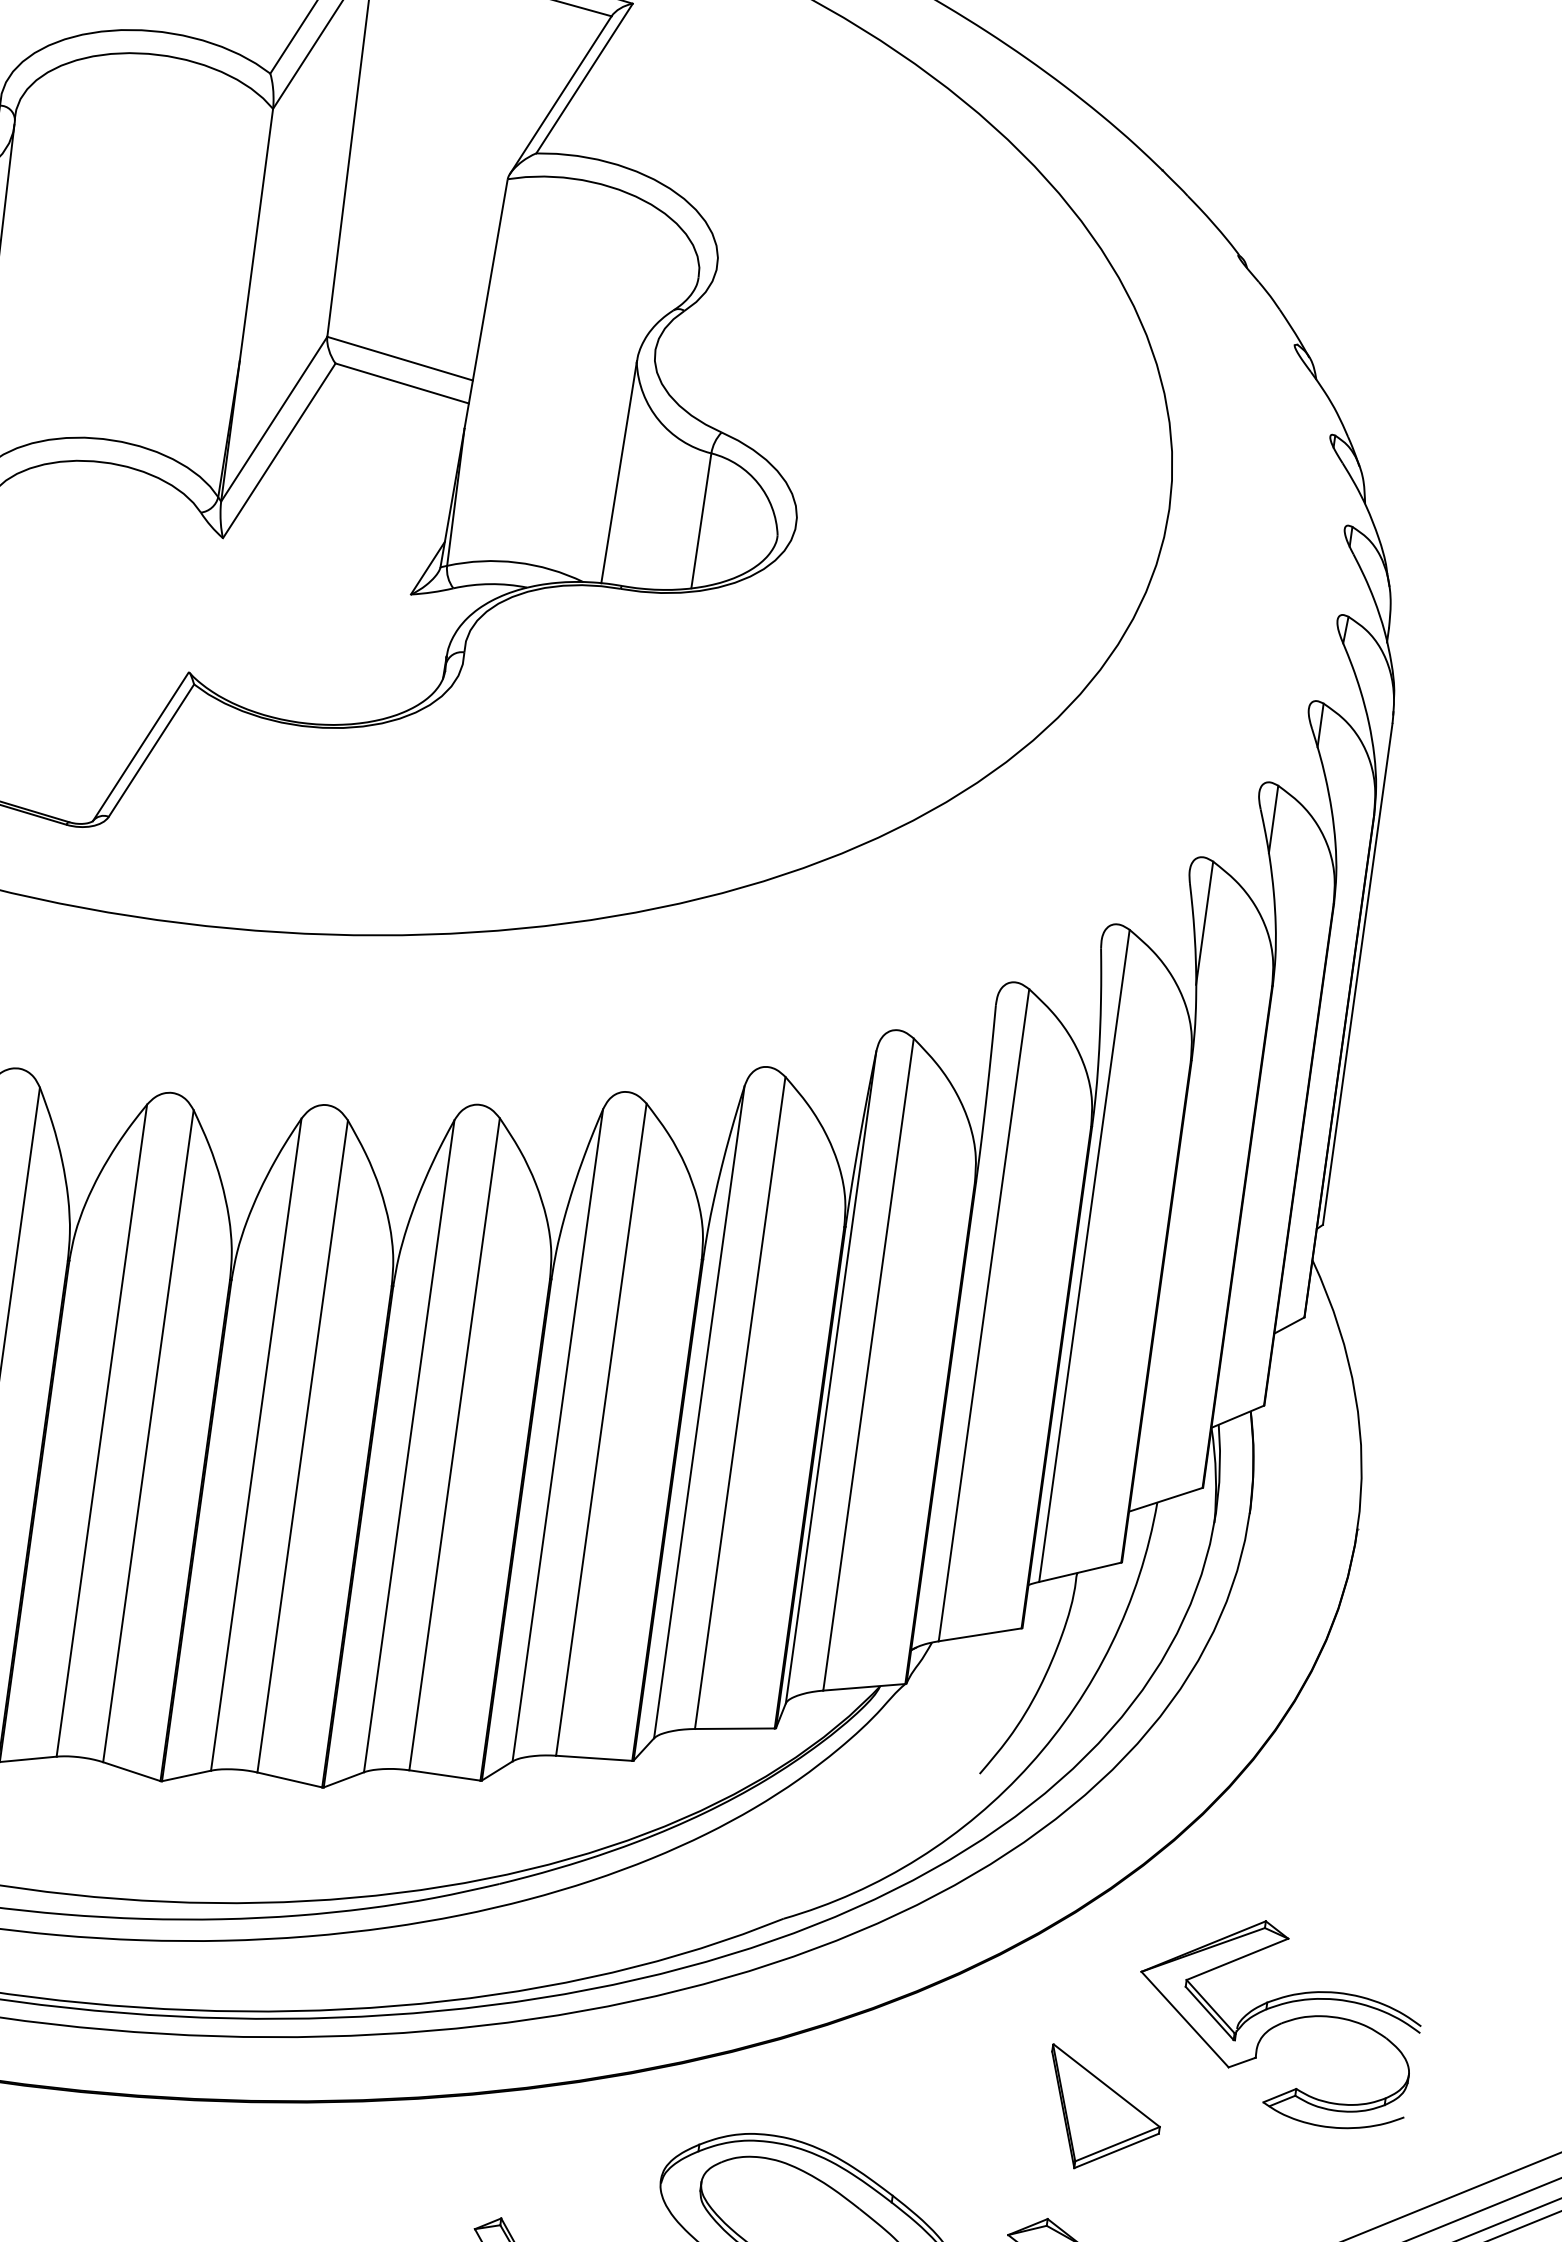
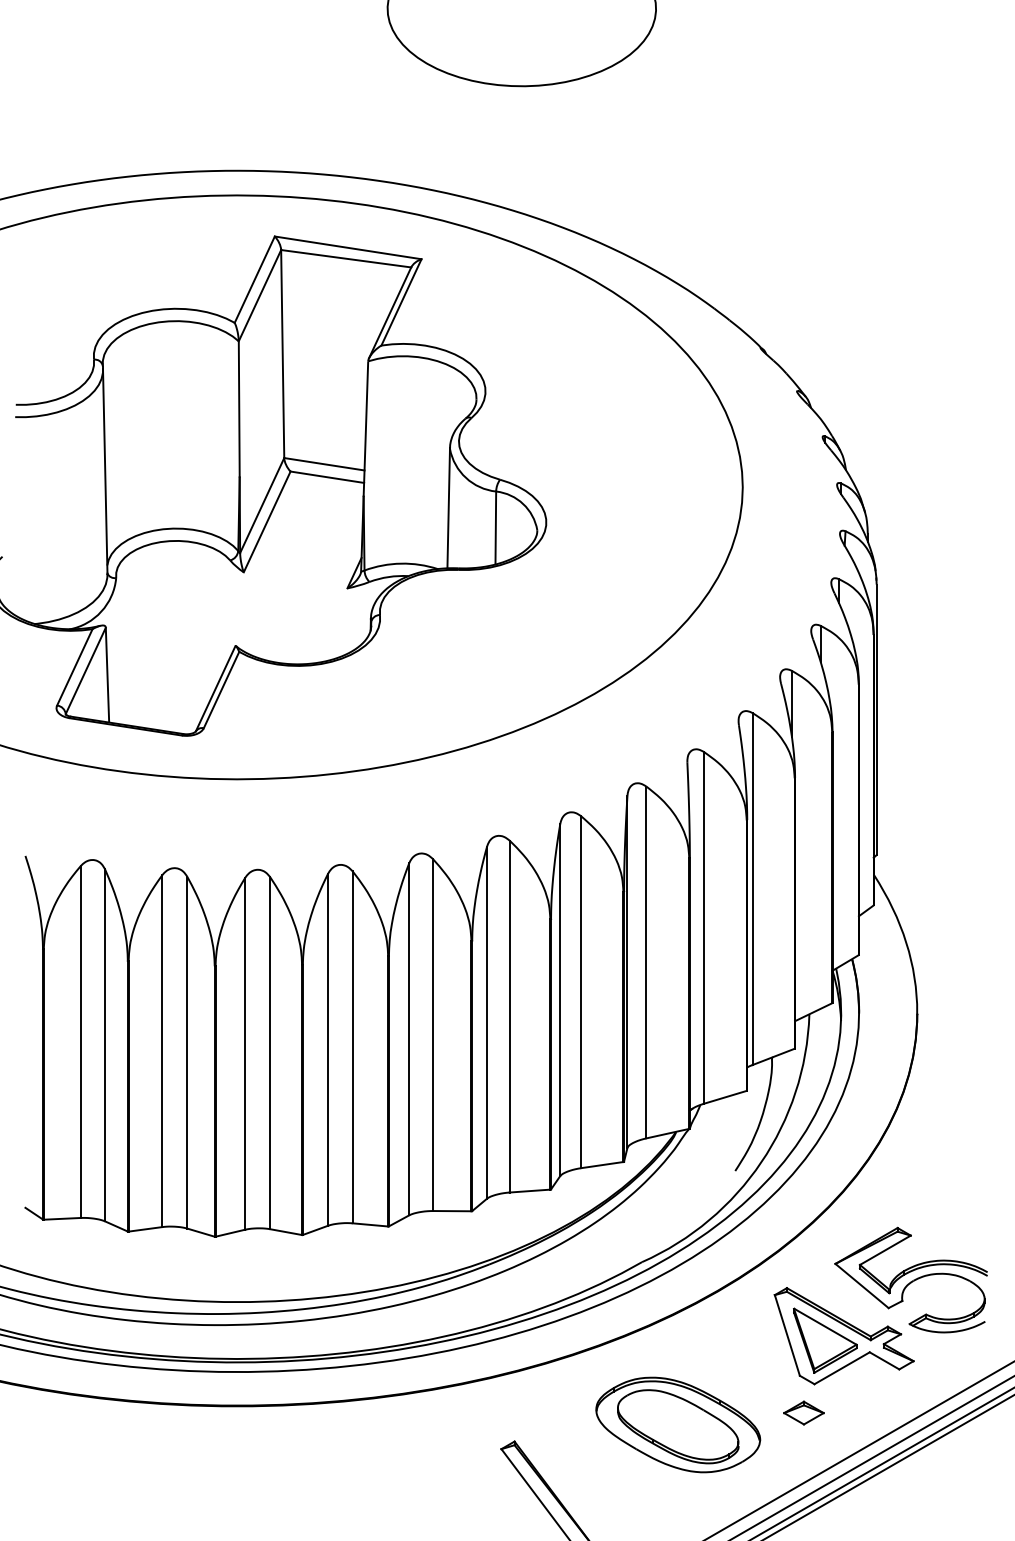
part: (1137, 2108) -> (843, 1336), added

